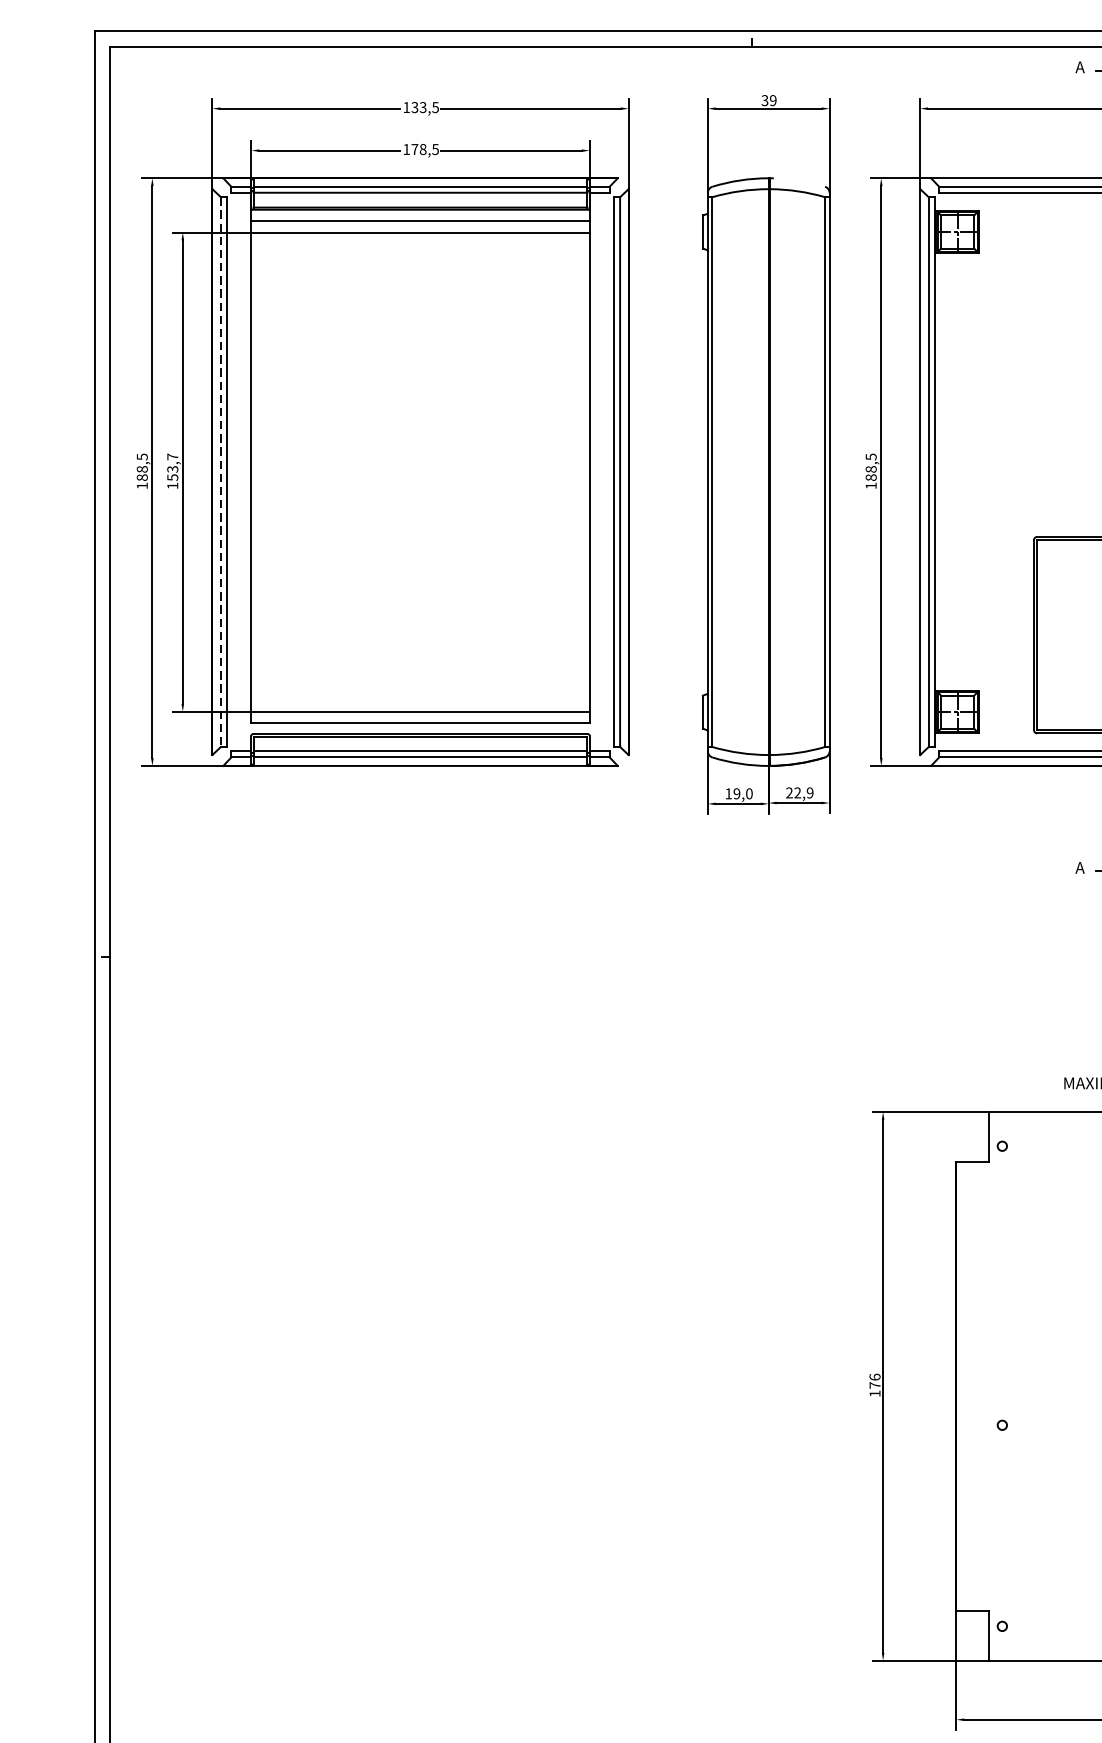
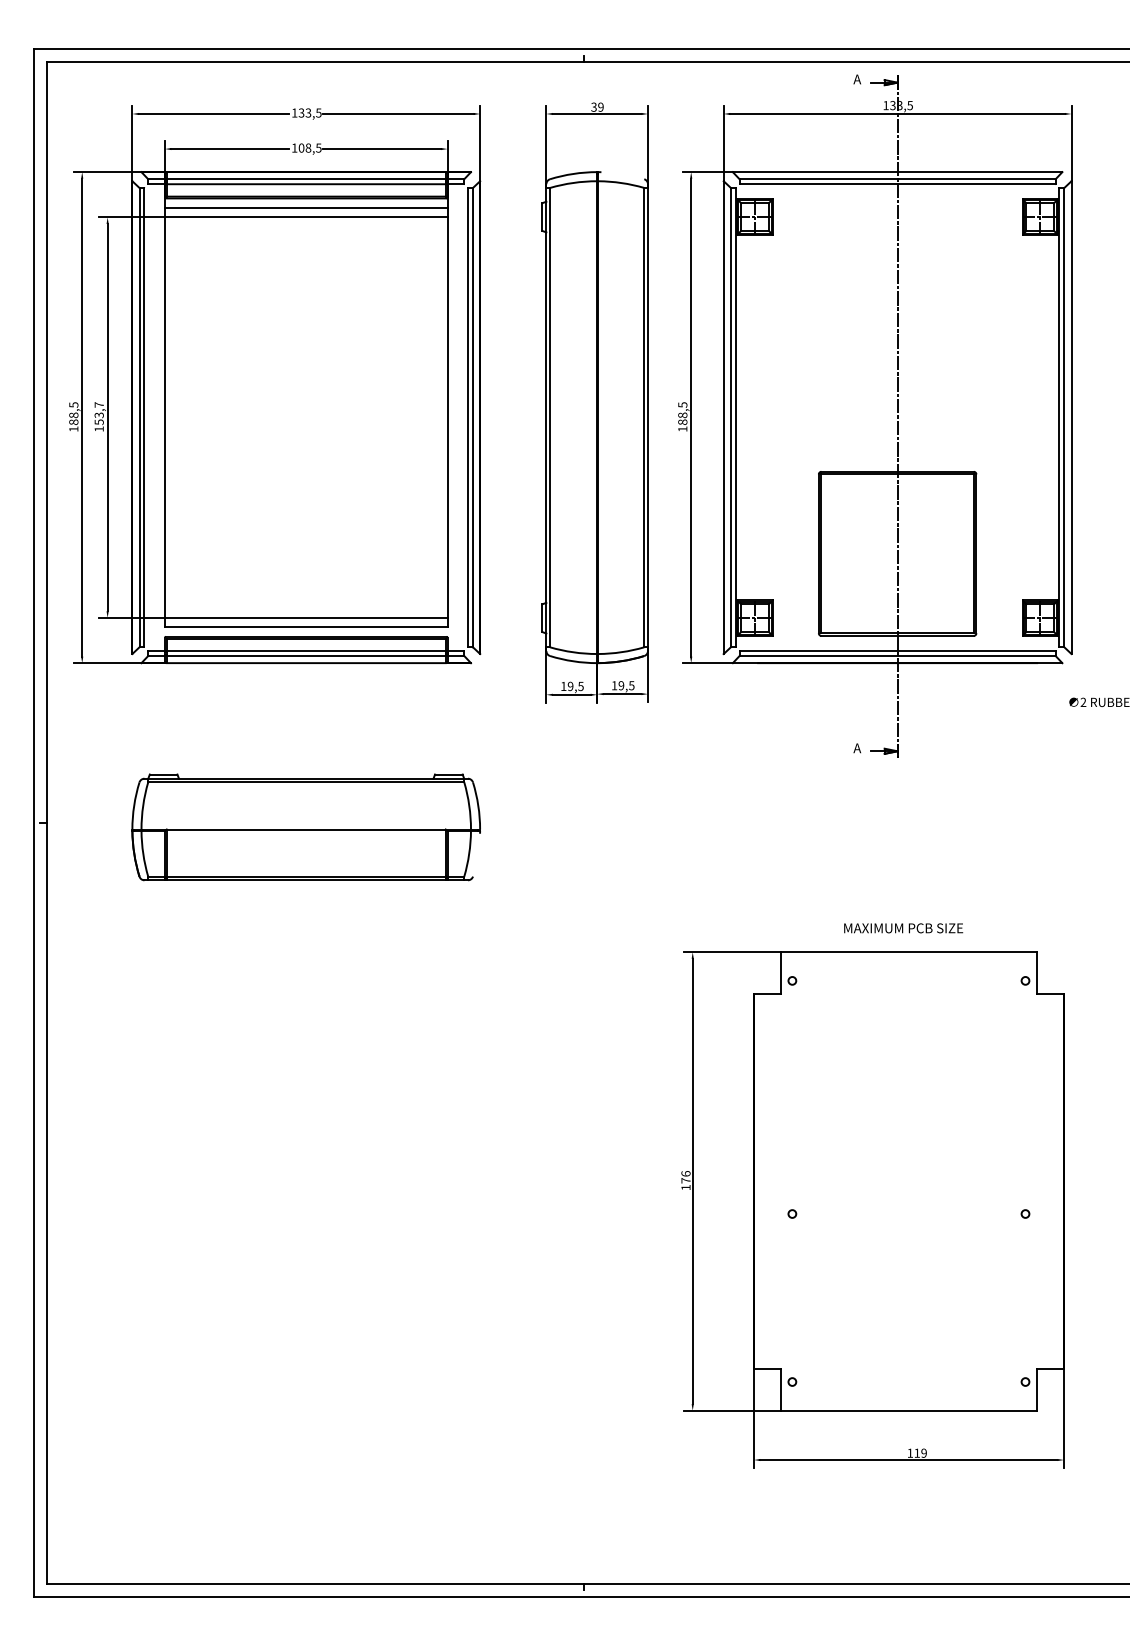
text: (414, 148) -> (301, 147), 178,5 -> 108,5
line: (220, 471) -> (139, 417), dashed -> solid
text: (748, 792) -> (580, 685), 19,0 -> 19,5
text: (799, 792) -> (622, 685), 22,9 -> 19,5
part: (419, 962) -> (305, 827), added

